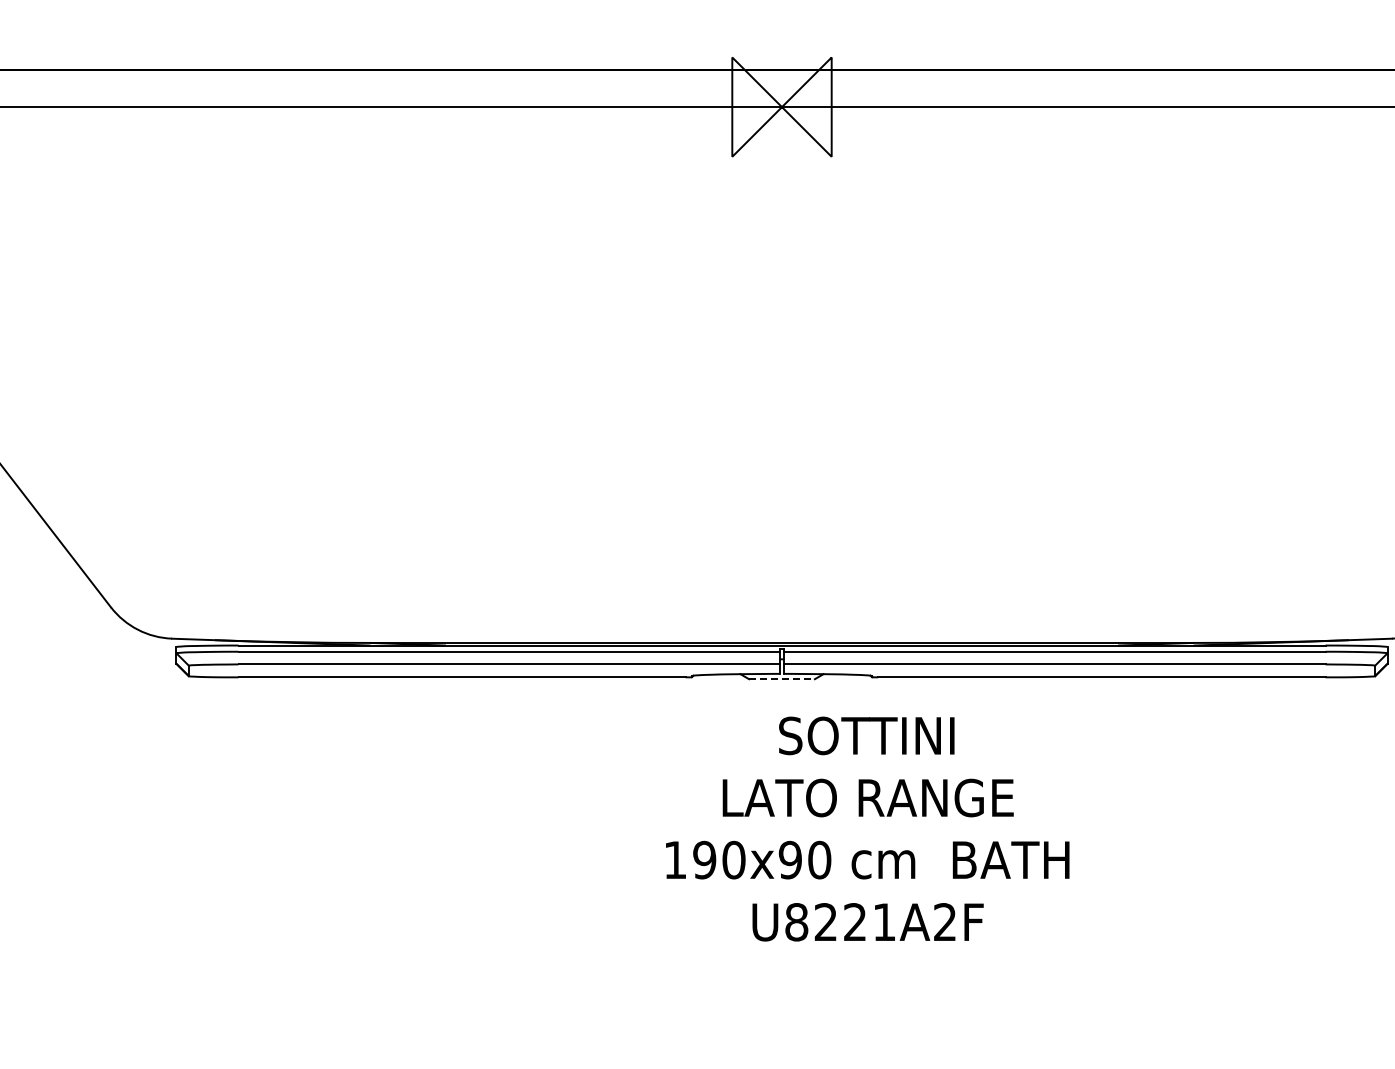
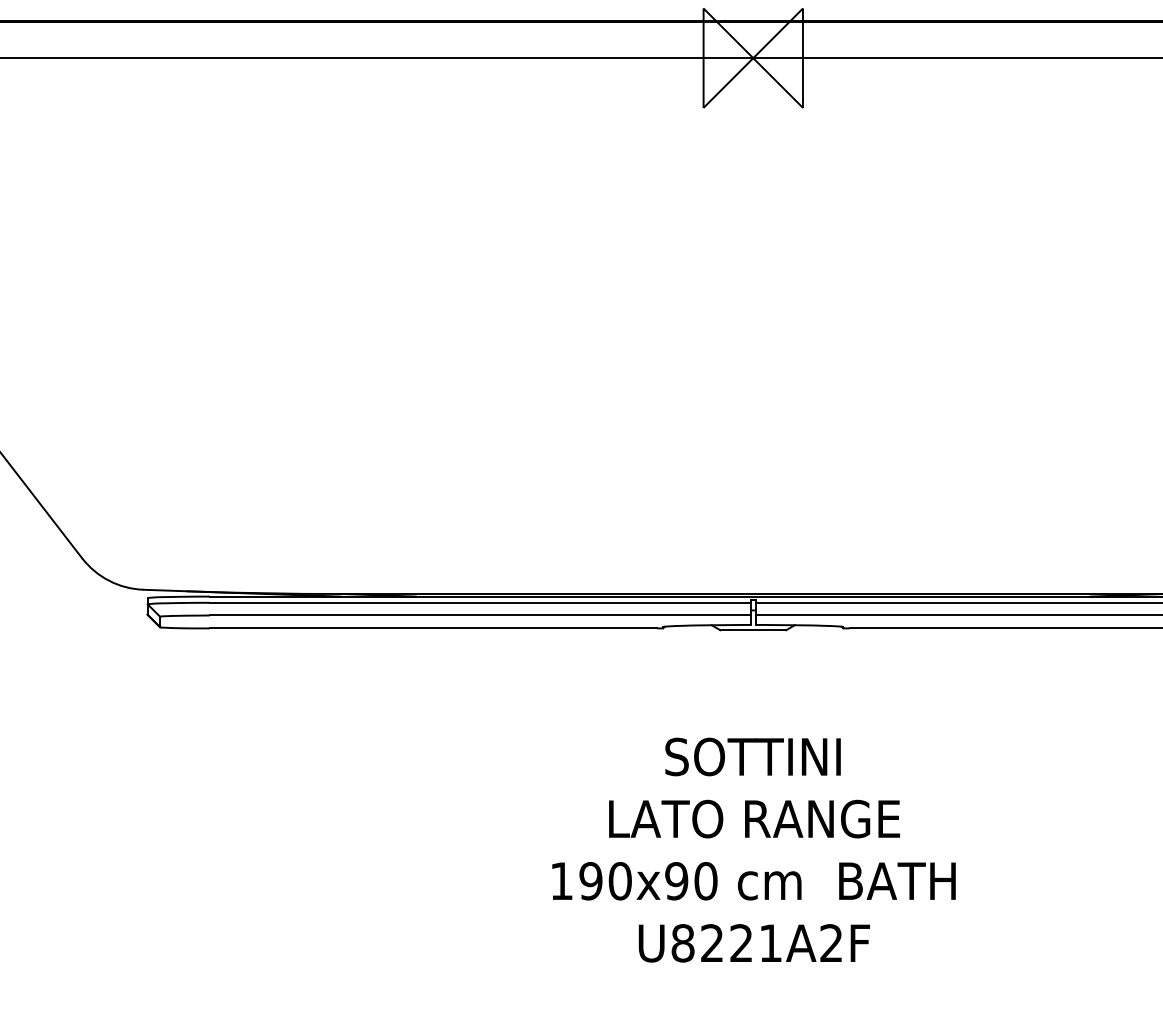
line: (782, 679) -> (753, 630), dashed -> solid
text: (867, 828) -> (753, 849), moved

